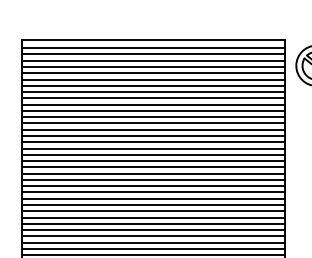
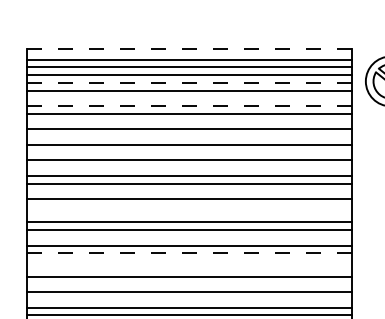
line: (153, 39) -> (189, 49), solid -> dashed
line: (153, 66) -> (189, 82), solid -> dashed
line: (153, 79) -> (189, 98), removed
line: (153, 86) -> (189, 106), solid -> dashed
line: (153, 98) -> (189, 121), removed
line: (153, 111) -> (189, 137), removed
line: (153, 123) -> (189, 152), removed
line: (153, 136) -> (189, 168), removed
line: (153, 154) -> (189, 191), removed
line: (153, 167) -> (189, 206), removed
line: (153, 173) -> (189, 214), removed
line: (153, 192) -> (189, 237), removed
line: (153, 205) -> (189, 253), solid -> dashed
line: (153, 211) -> (189, 261), removed
line: (153, 217) -> (189, 268), removed
line: (153, 230) -> (189, 284), removed
line: (153, 242) -> (189, 299), removed

